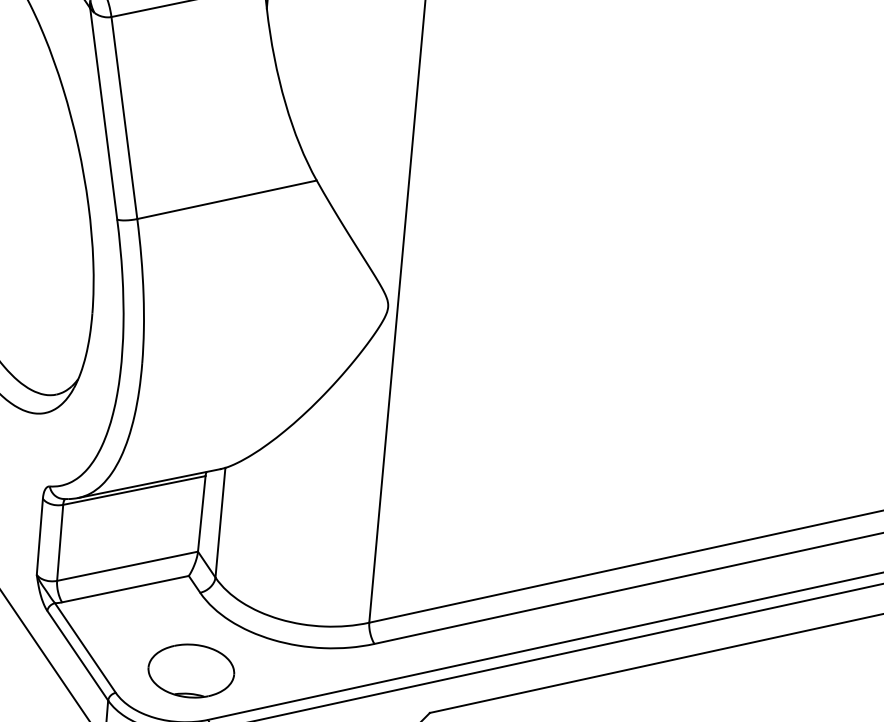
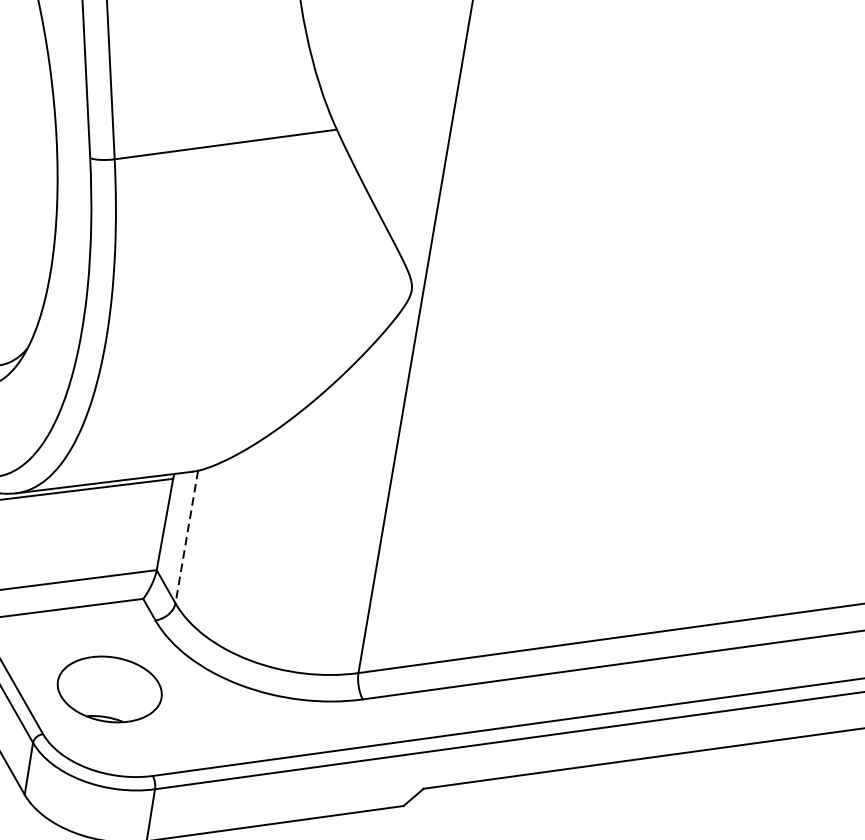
line: (220, 523) -> (186, 538), solid -> dashed
part: (191, 670) -> (110, 688), moved

